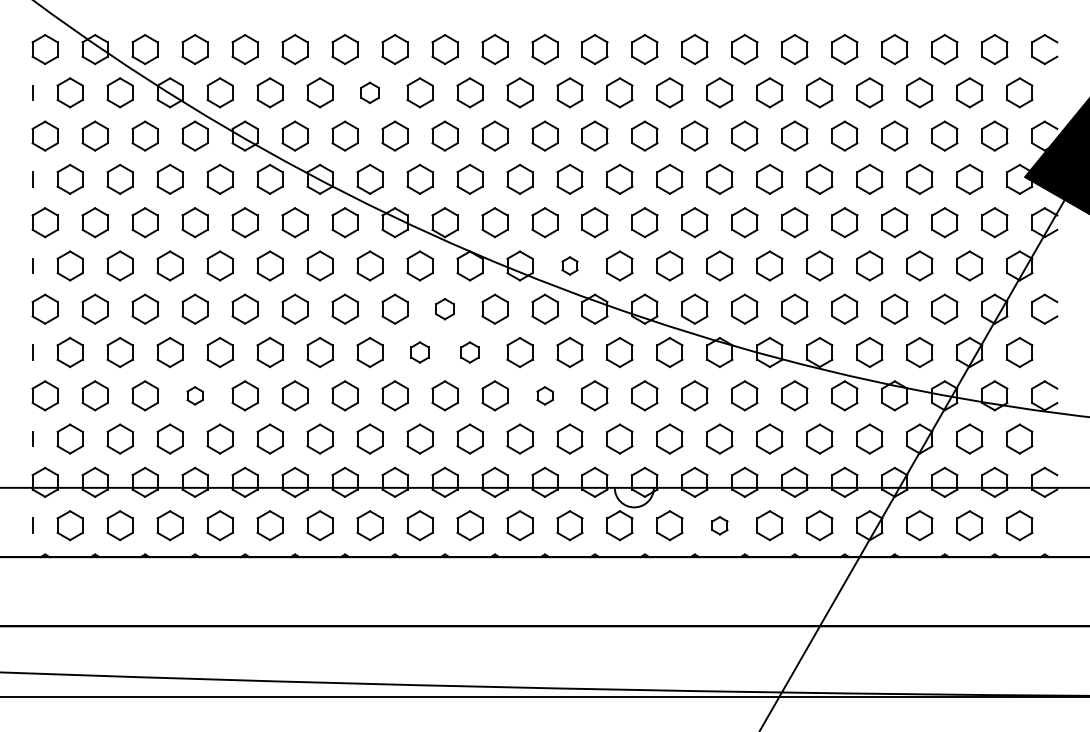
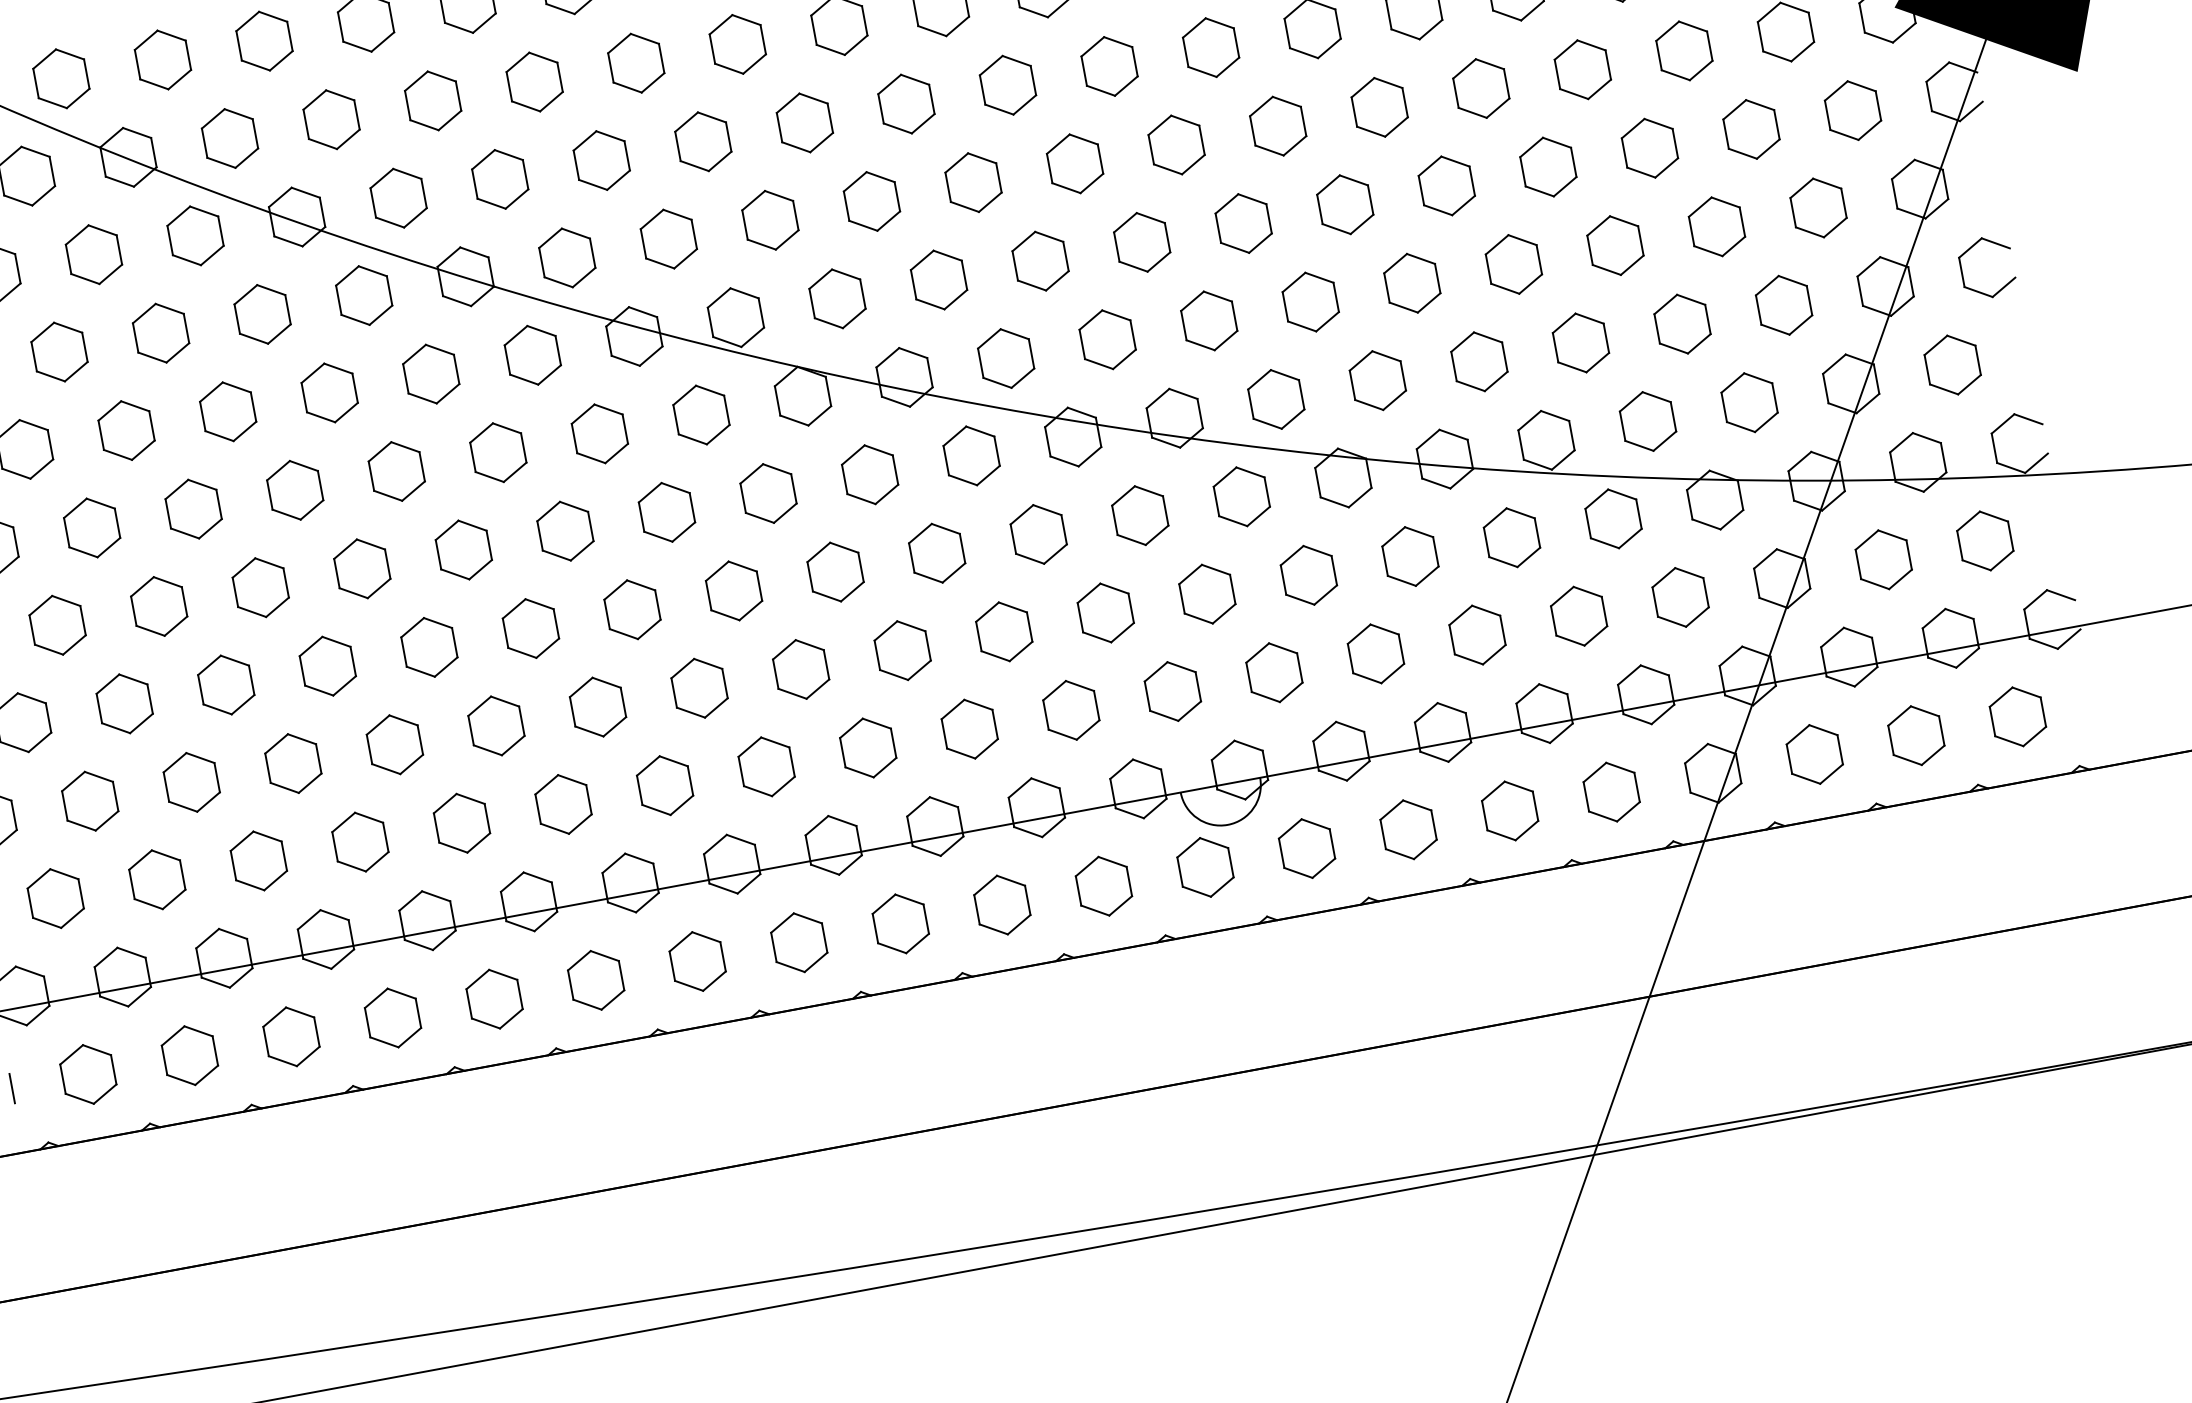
part: (369, 92) -> (533, 81), size x1.43
part: (569, 265) -> (1004, 357), size x1.67
part: (444, 308) -> (767, 492), size x1.43
part: (419, 352) -> (732, 591), size x1.43
part: (469, 352) -> (834, 572), size x1.43
part: (194, 395) -> (291, 763), size x1.67
part: (544, 395) -> (1003, 631), size x1.67
part: (719, 525) -> (1407, 829), size x1.67

